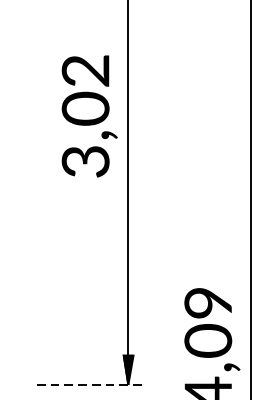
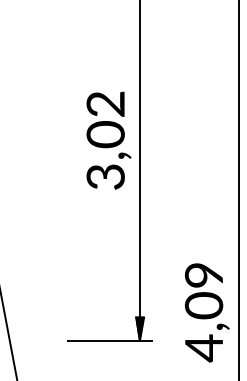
text: (89, 116) -> (108, 140), moved
line: (91, 385) -> (110, 341), dashed -> solid

